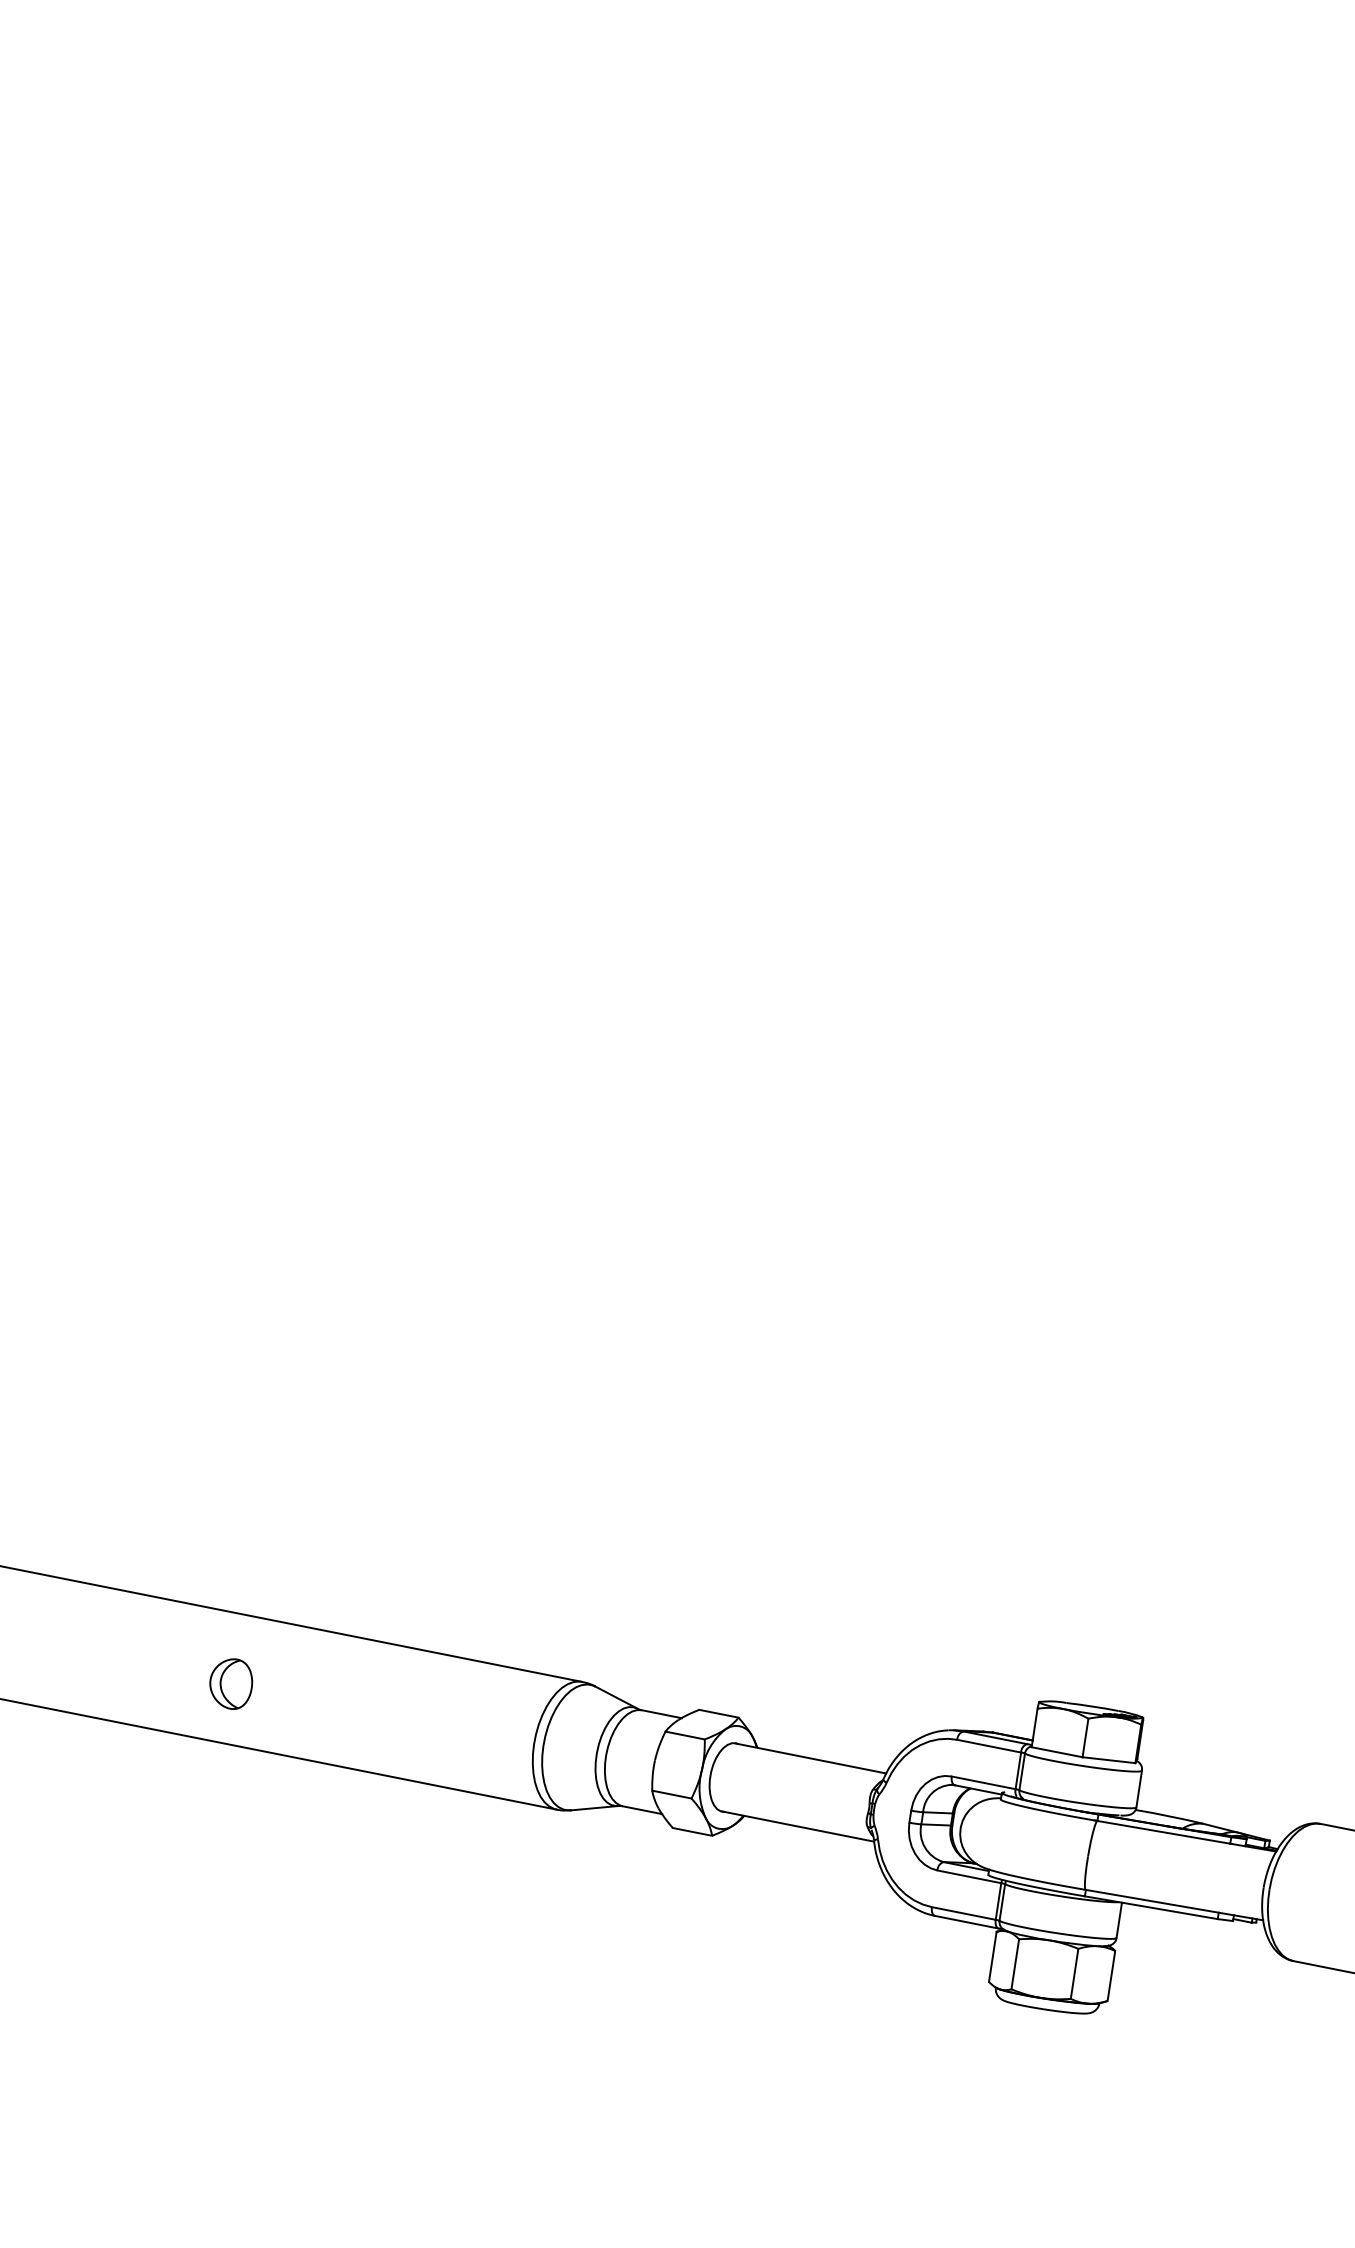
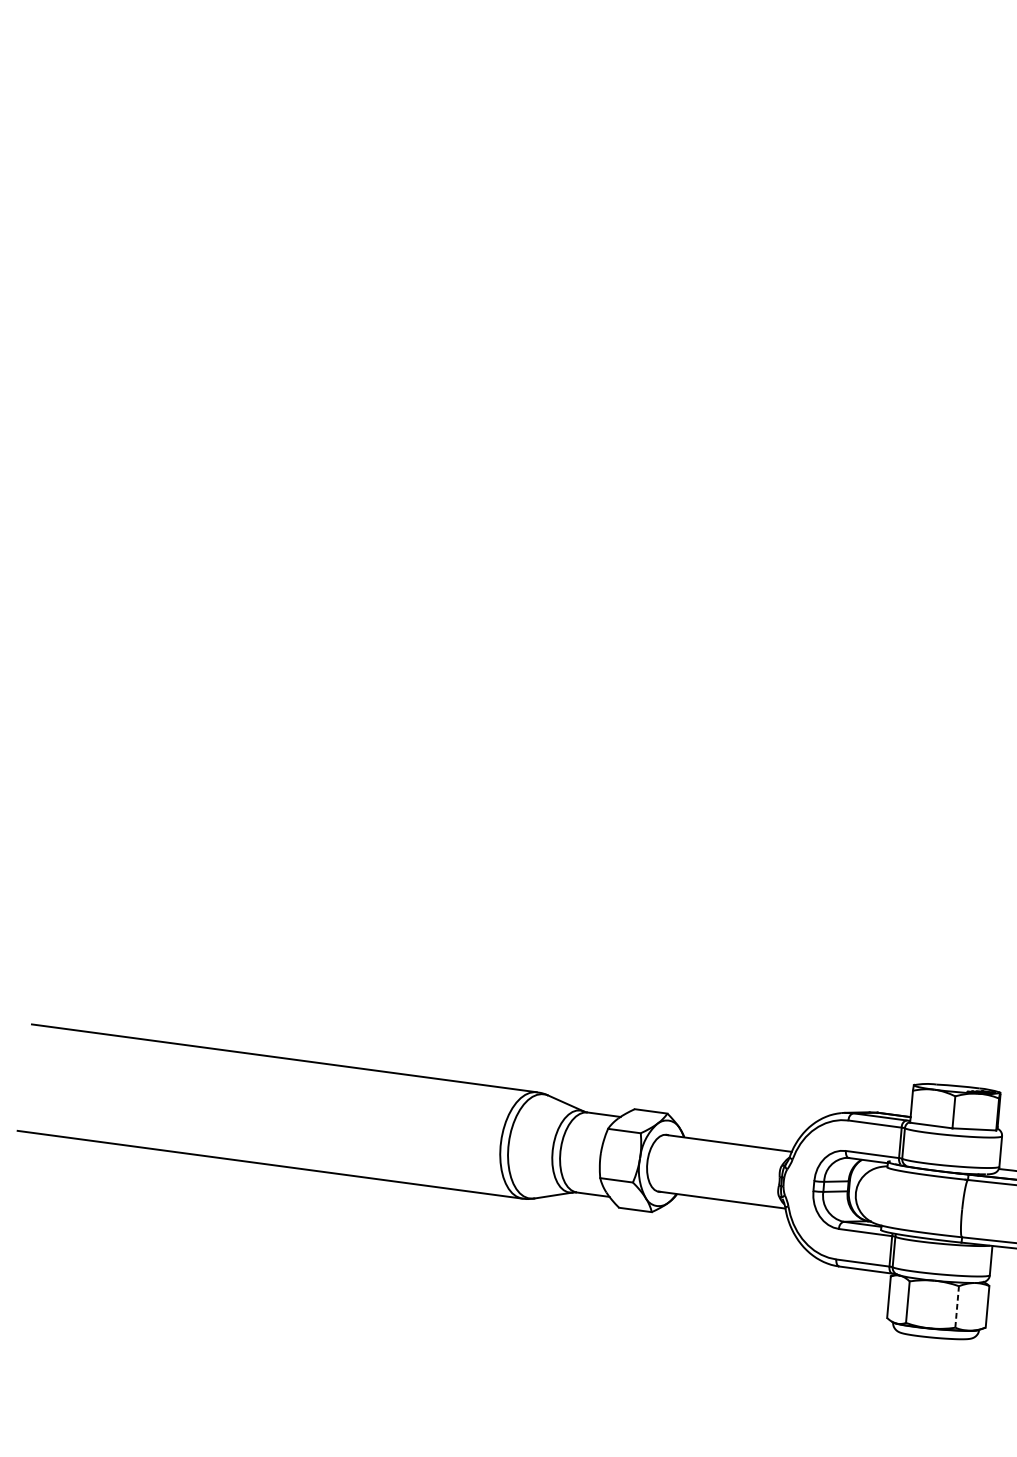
part: (231, 1683) -> (248, 1111), removed
line: (1074, 1973) -> (957, 1306), solid -> dashed

